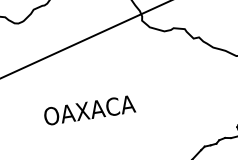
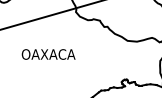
text: (89, 110) -> (48, 54), moved

